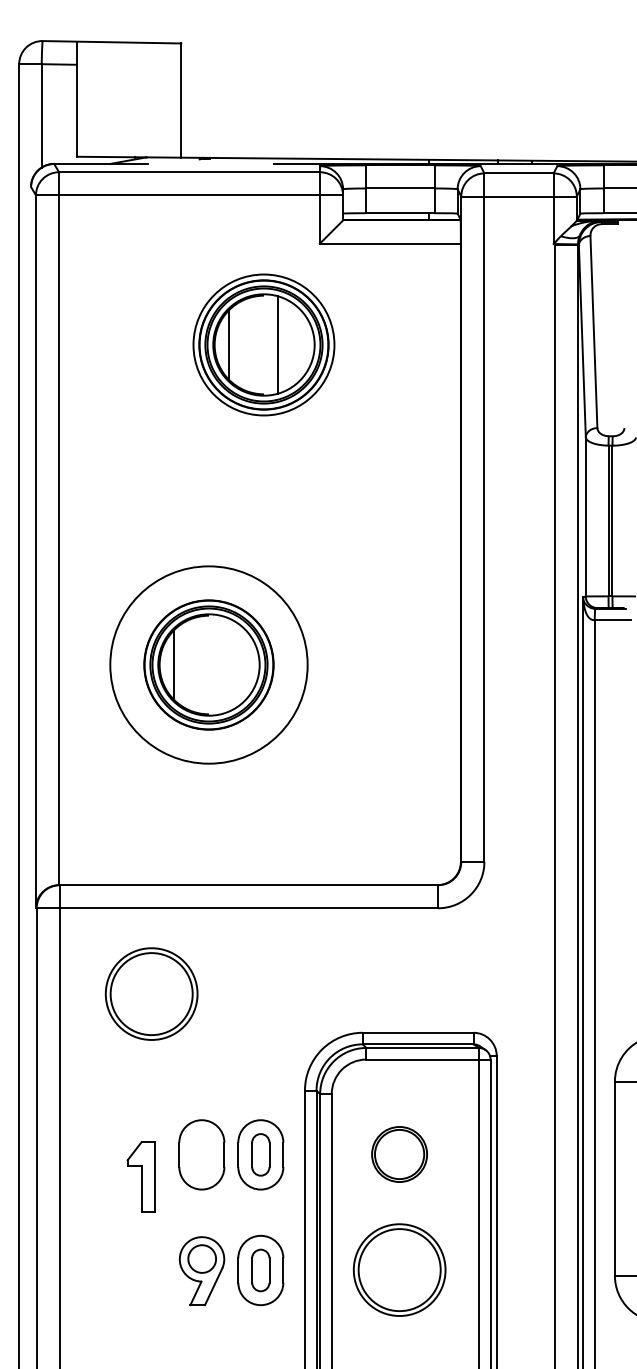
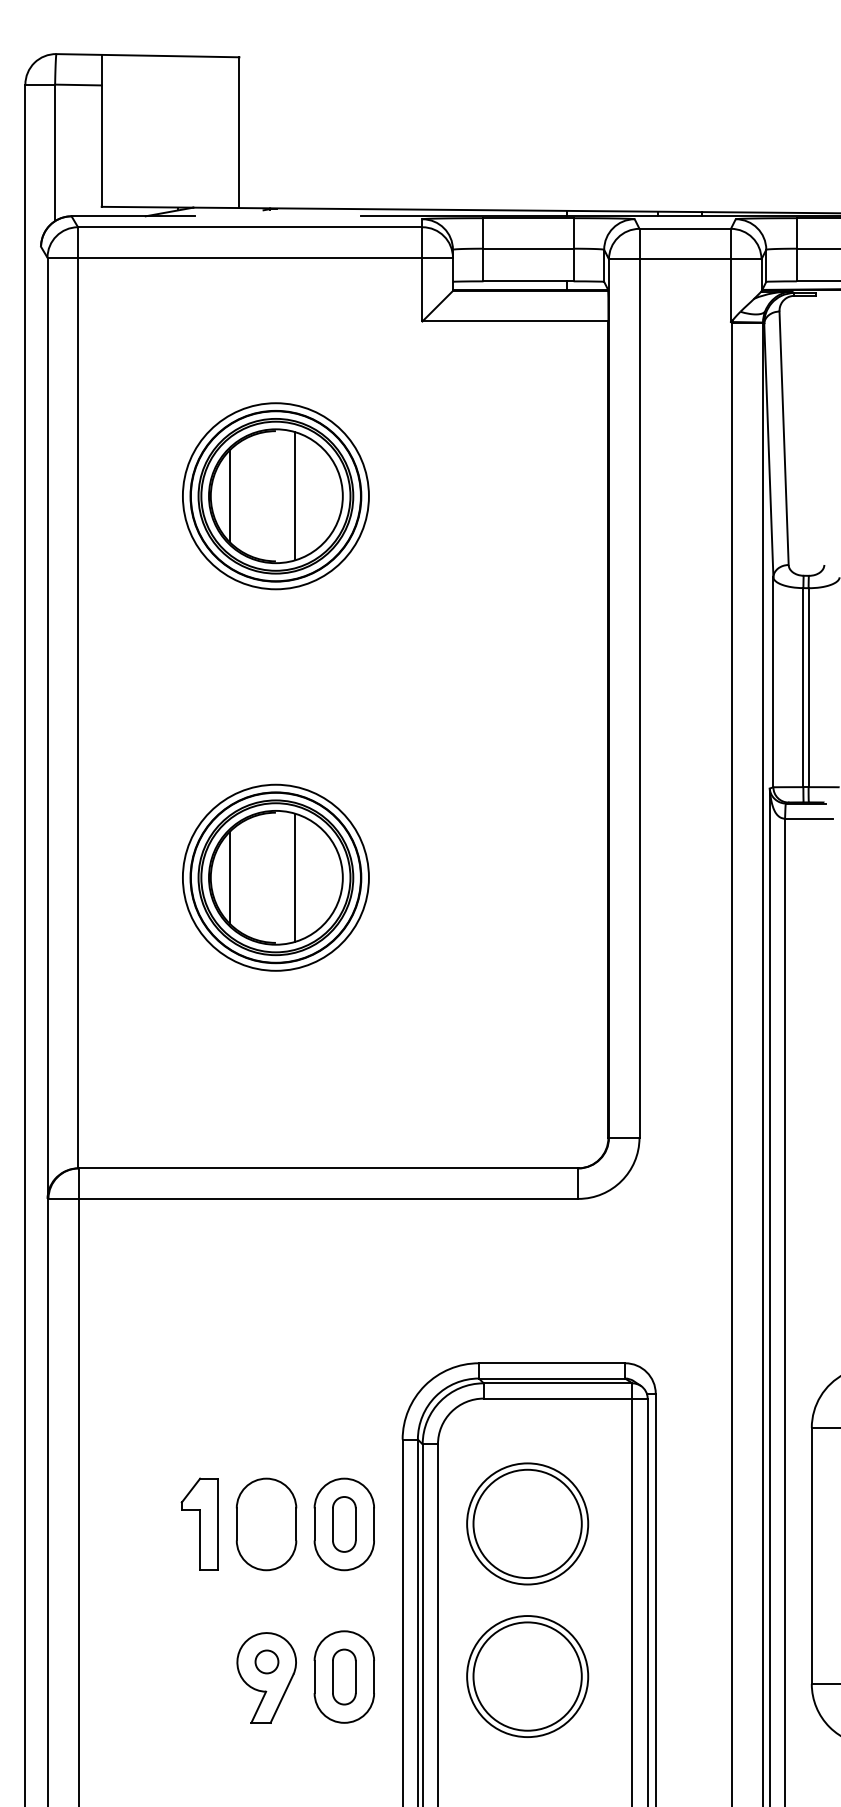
part: (263, 344) -> (275, 495), moved
circle: (208, 664) -> (275, 877), size x0.71
line: (223, 664) -> (295, 877), added
part: (151, 993) -> (200, 1311), removed
part: (399, 1154) -> (527, 1523), size x1.67
part: (140, 1176) -> (198, 1523), moved
circle: (201, 1258) -> (266, 1661), size x0.62

